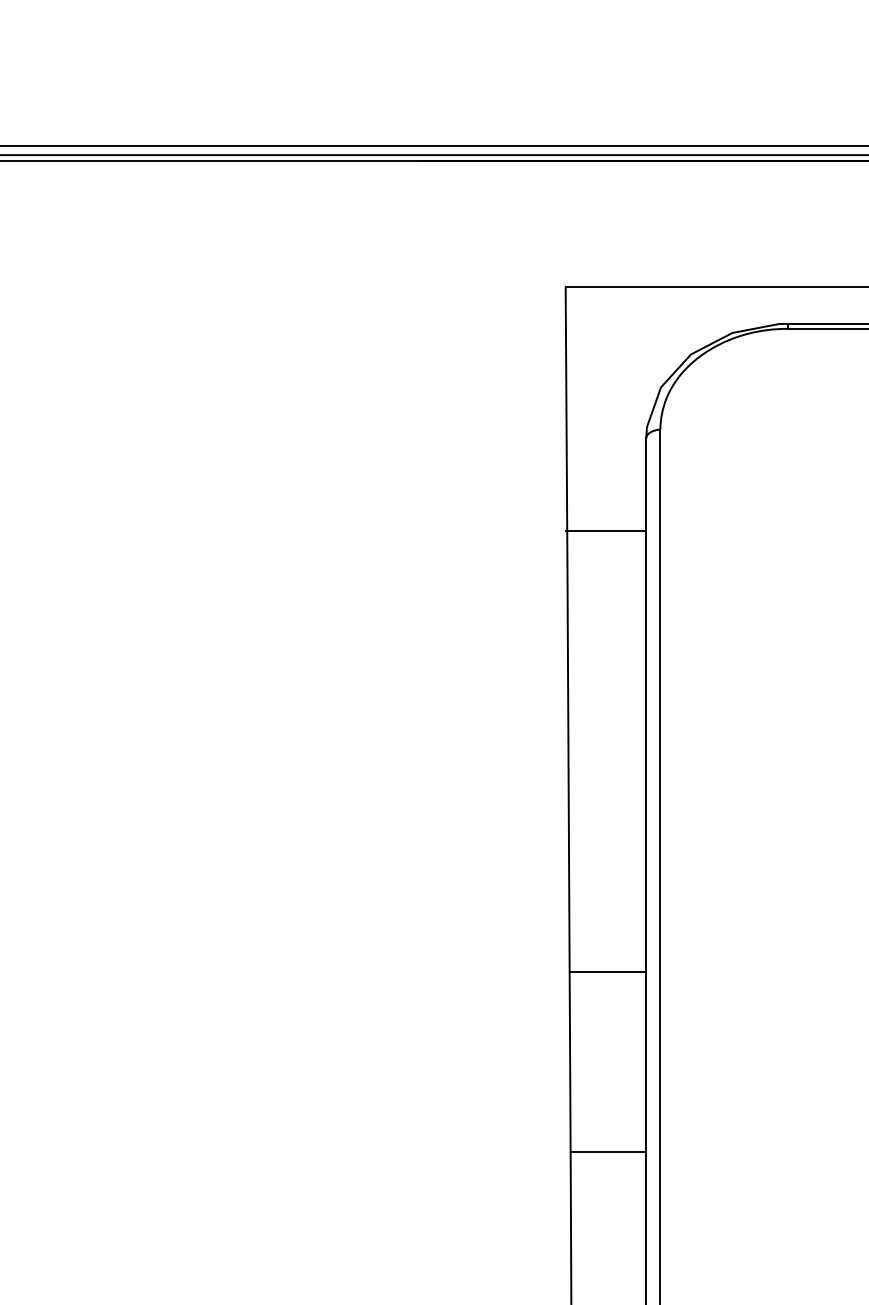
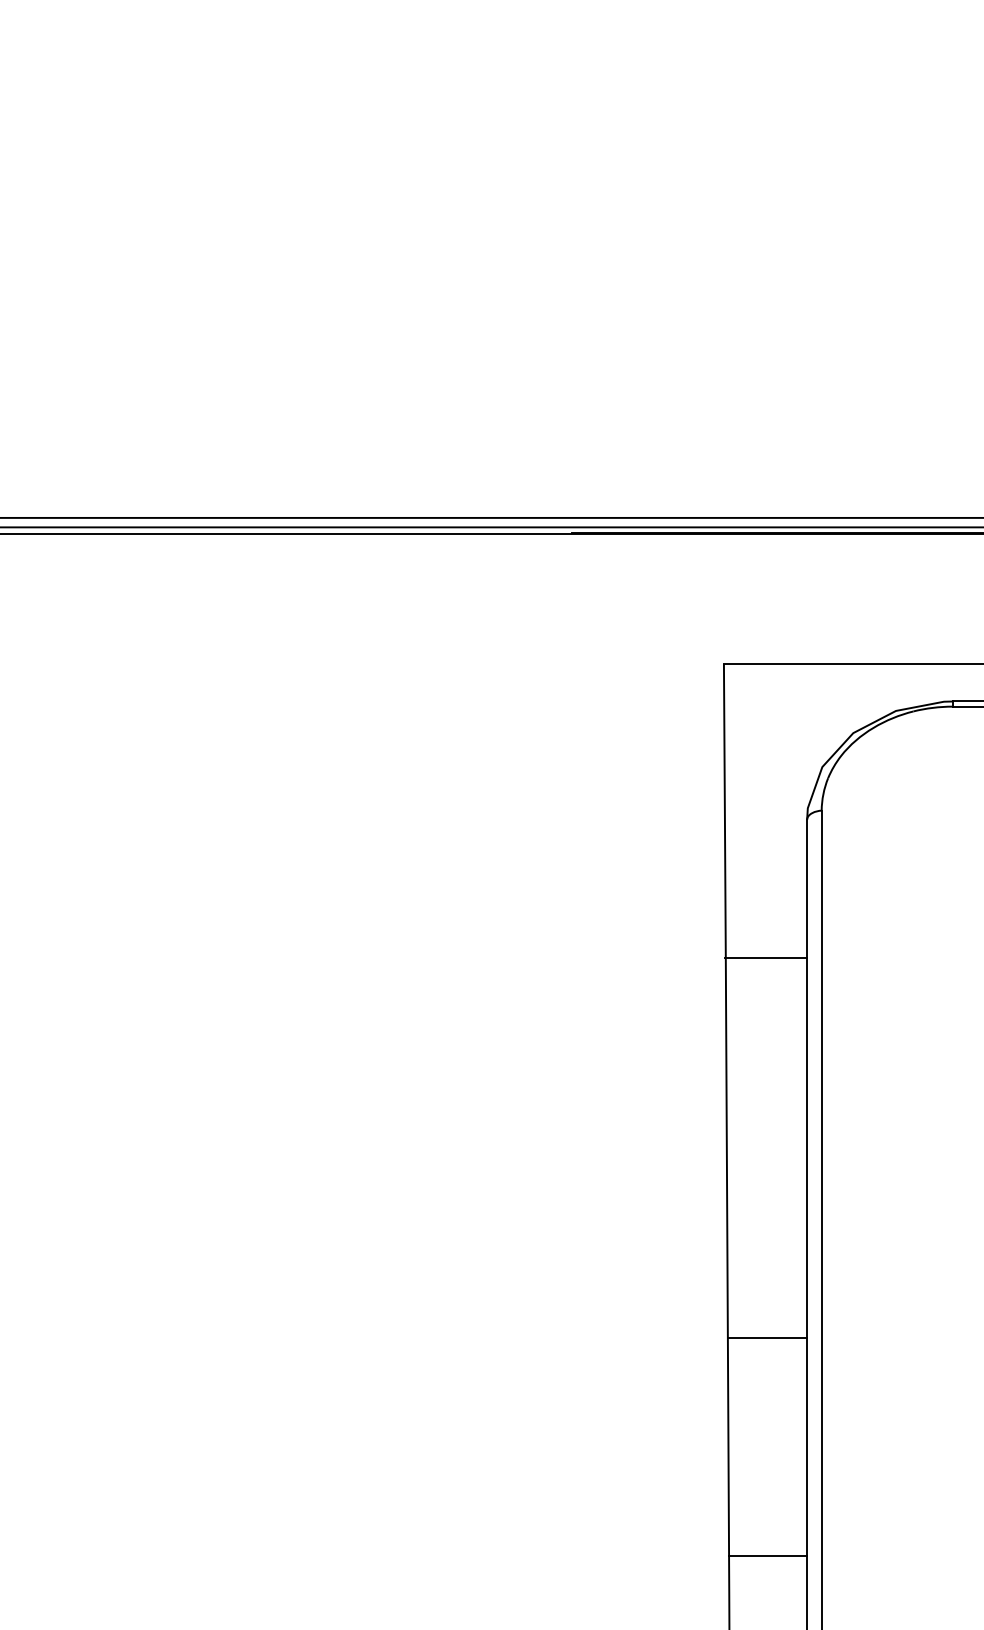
line: (605, 531) -> (765, 958), moved
line: (607, 971) -> (767, 1338), moved

